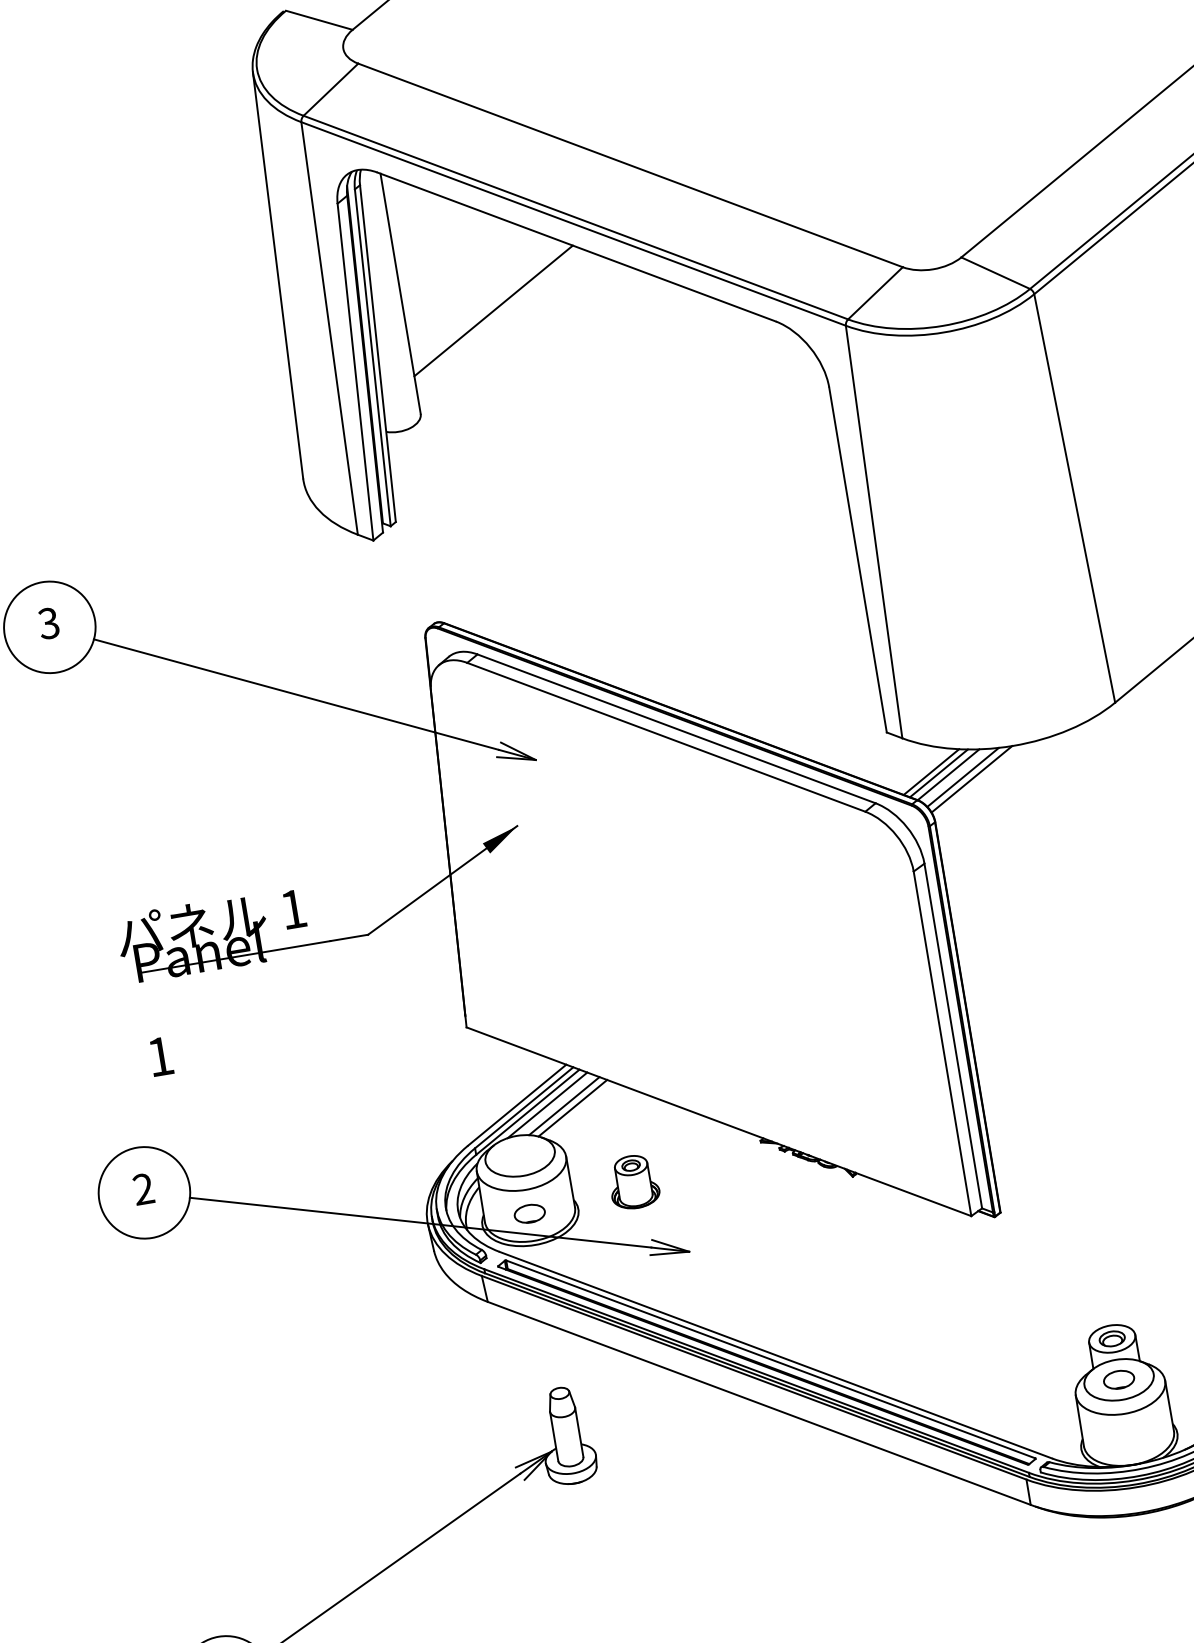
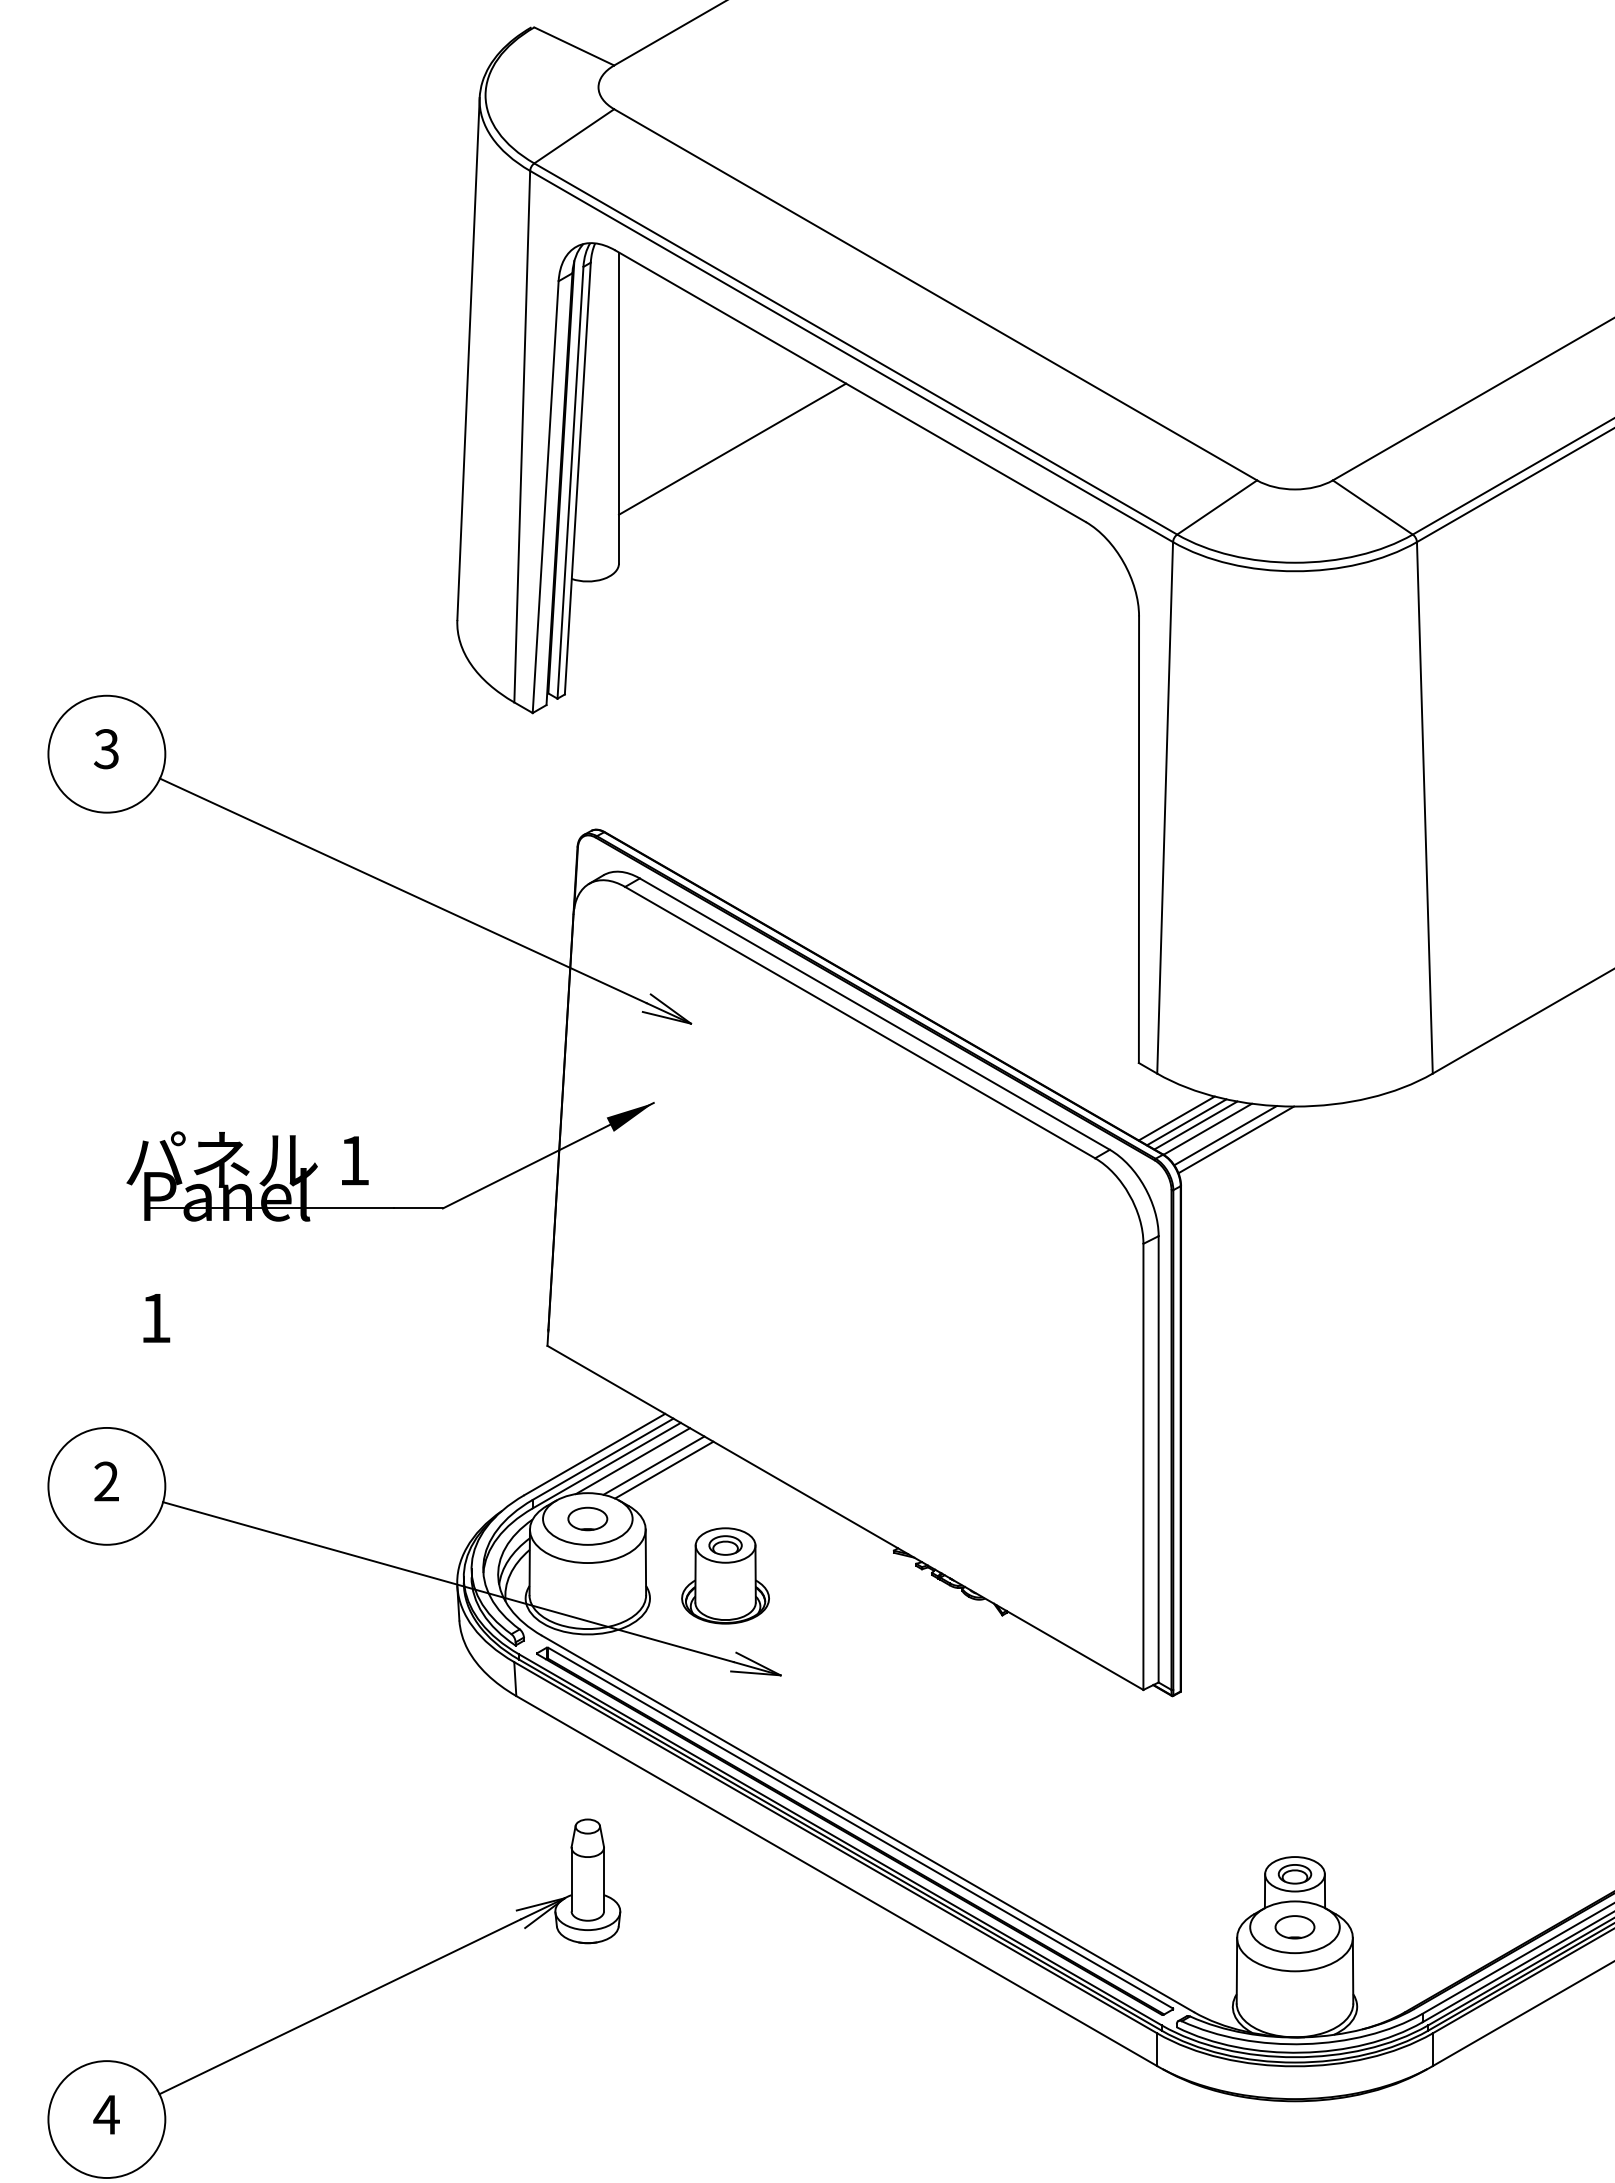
line: (923, 770) -> (1176, 1118), added
part: (633, 1181) -> (725, 1575), size x1.43
part: (529, 1213) -> (587, 1518), moved

